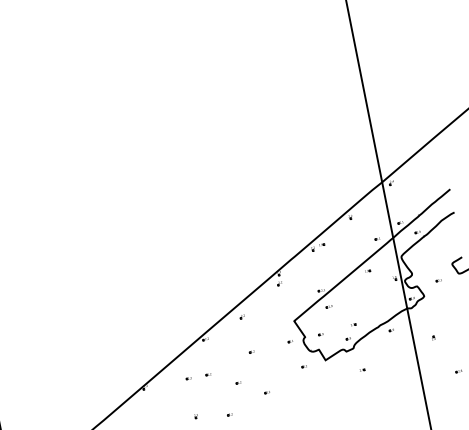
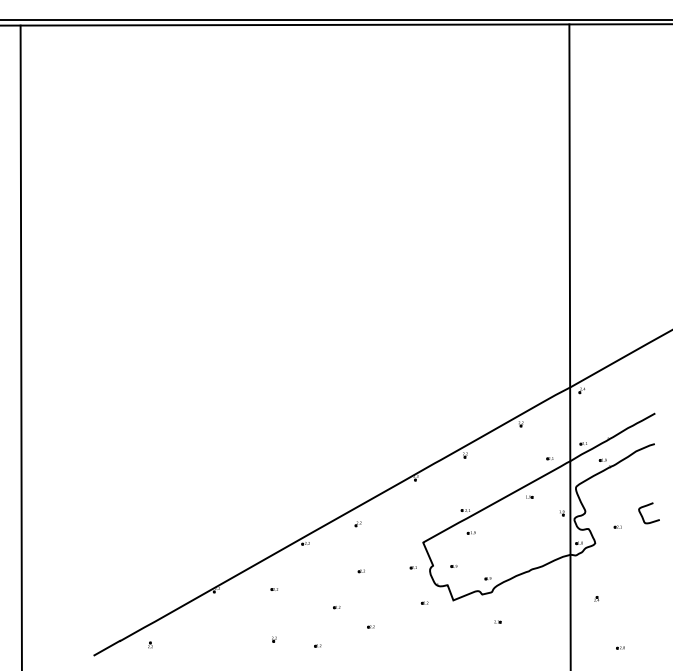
part: (321, 244) -> (477, 451), removed
part: (279, 284) -> (413, 491), removed
part: (353, 324) -> (497, 561), removed
part: (391, 330) -> (544, 578), removed
part: (207, 374) -> (299, 589), removed

